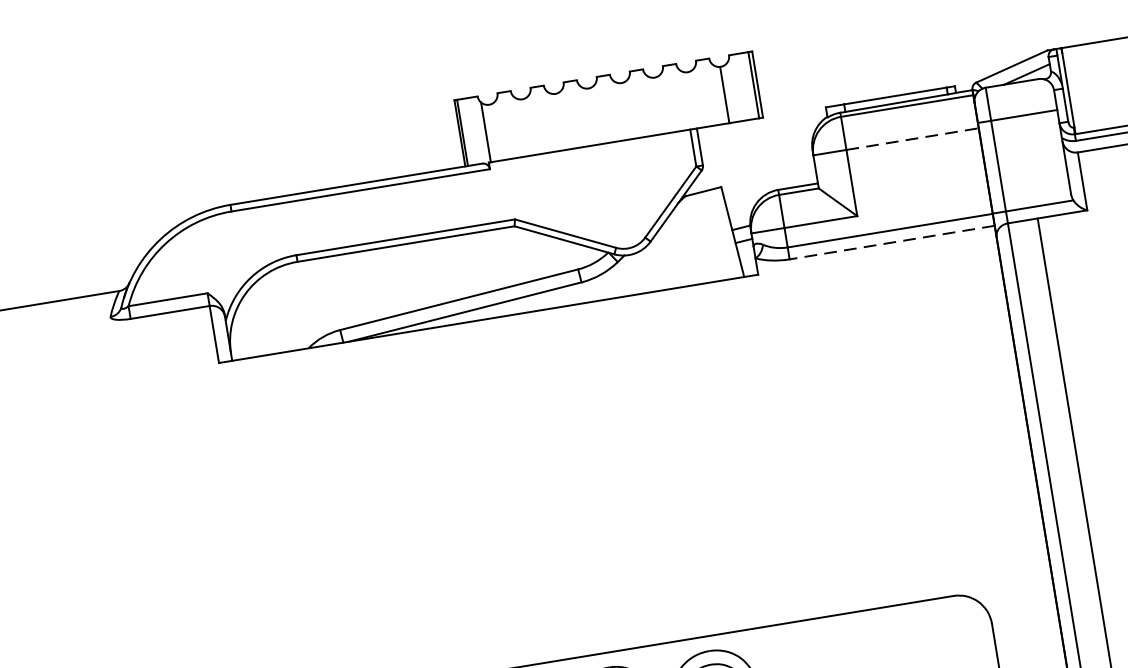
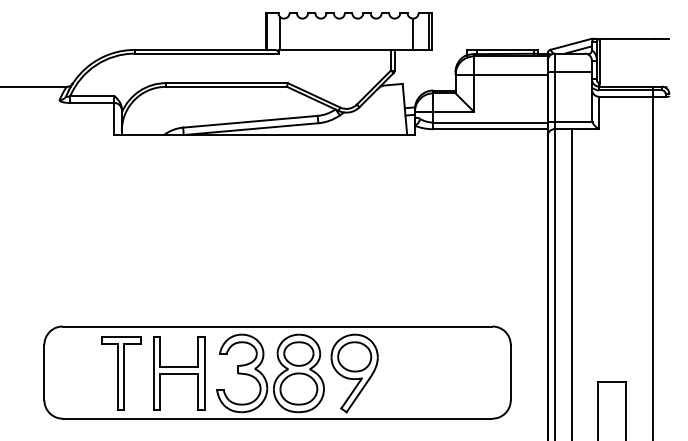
line: (911, 138) -> (510, 74), dashed -> solid
line: (892, 243) -> (490, 129), dashed -> solid

